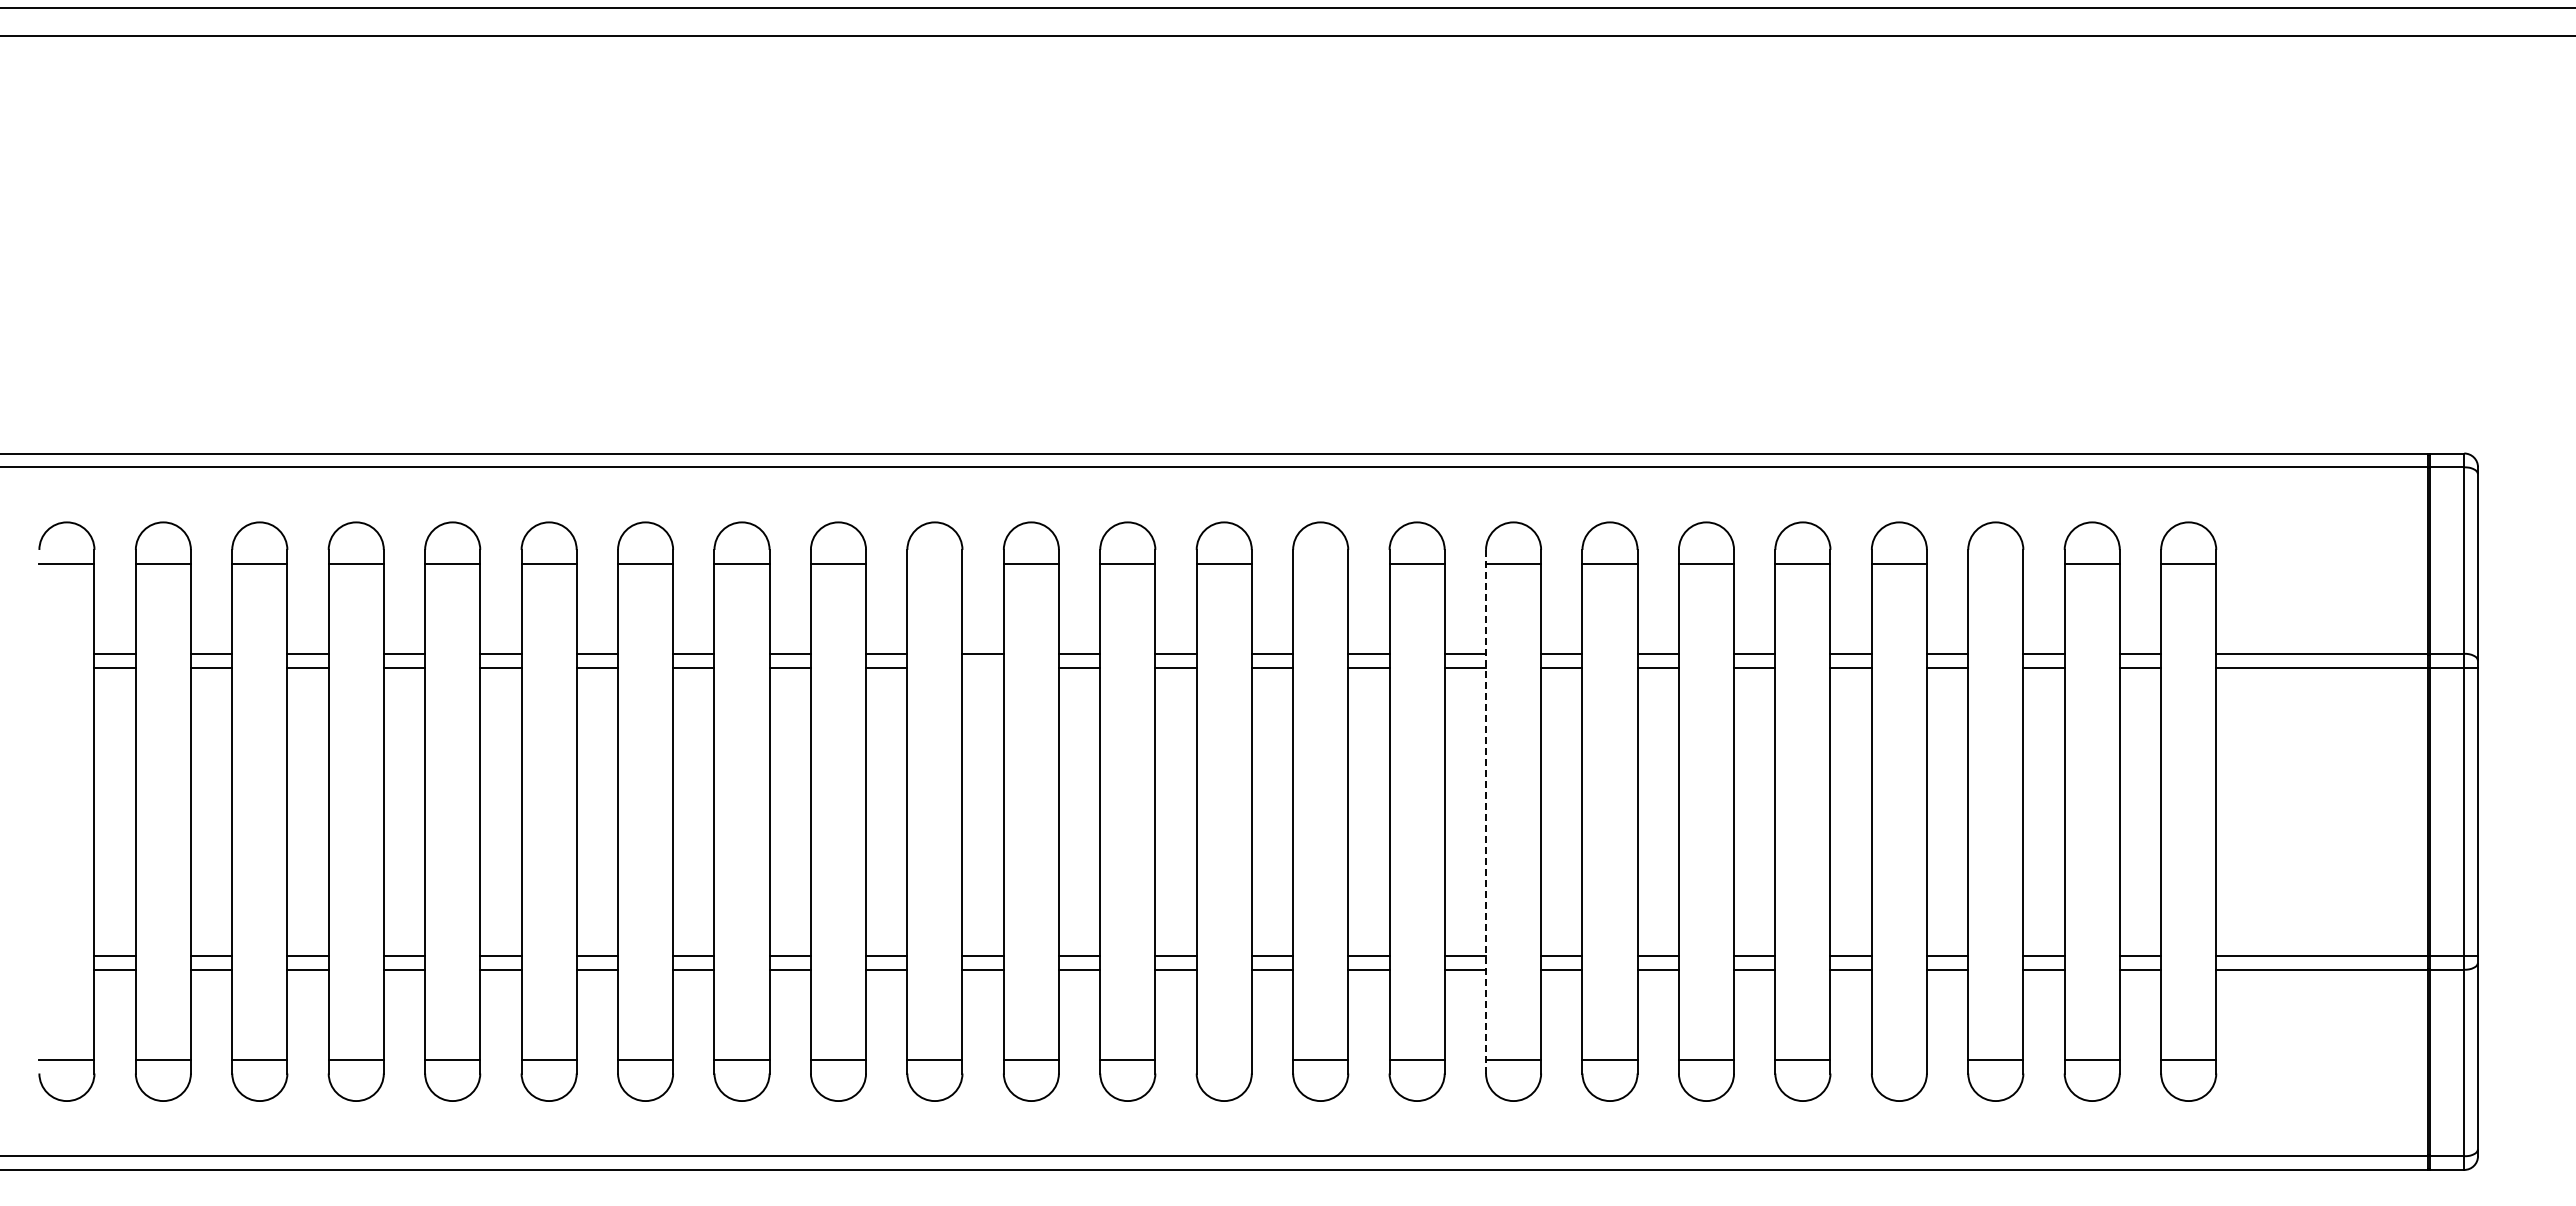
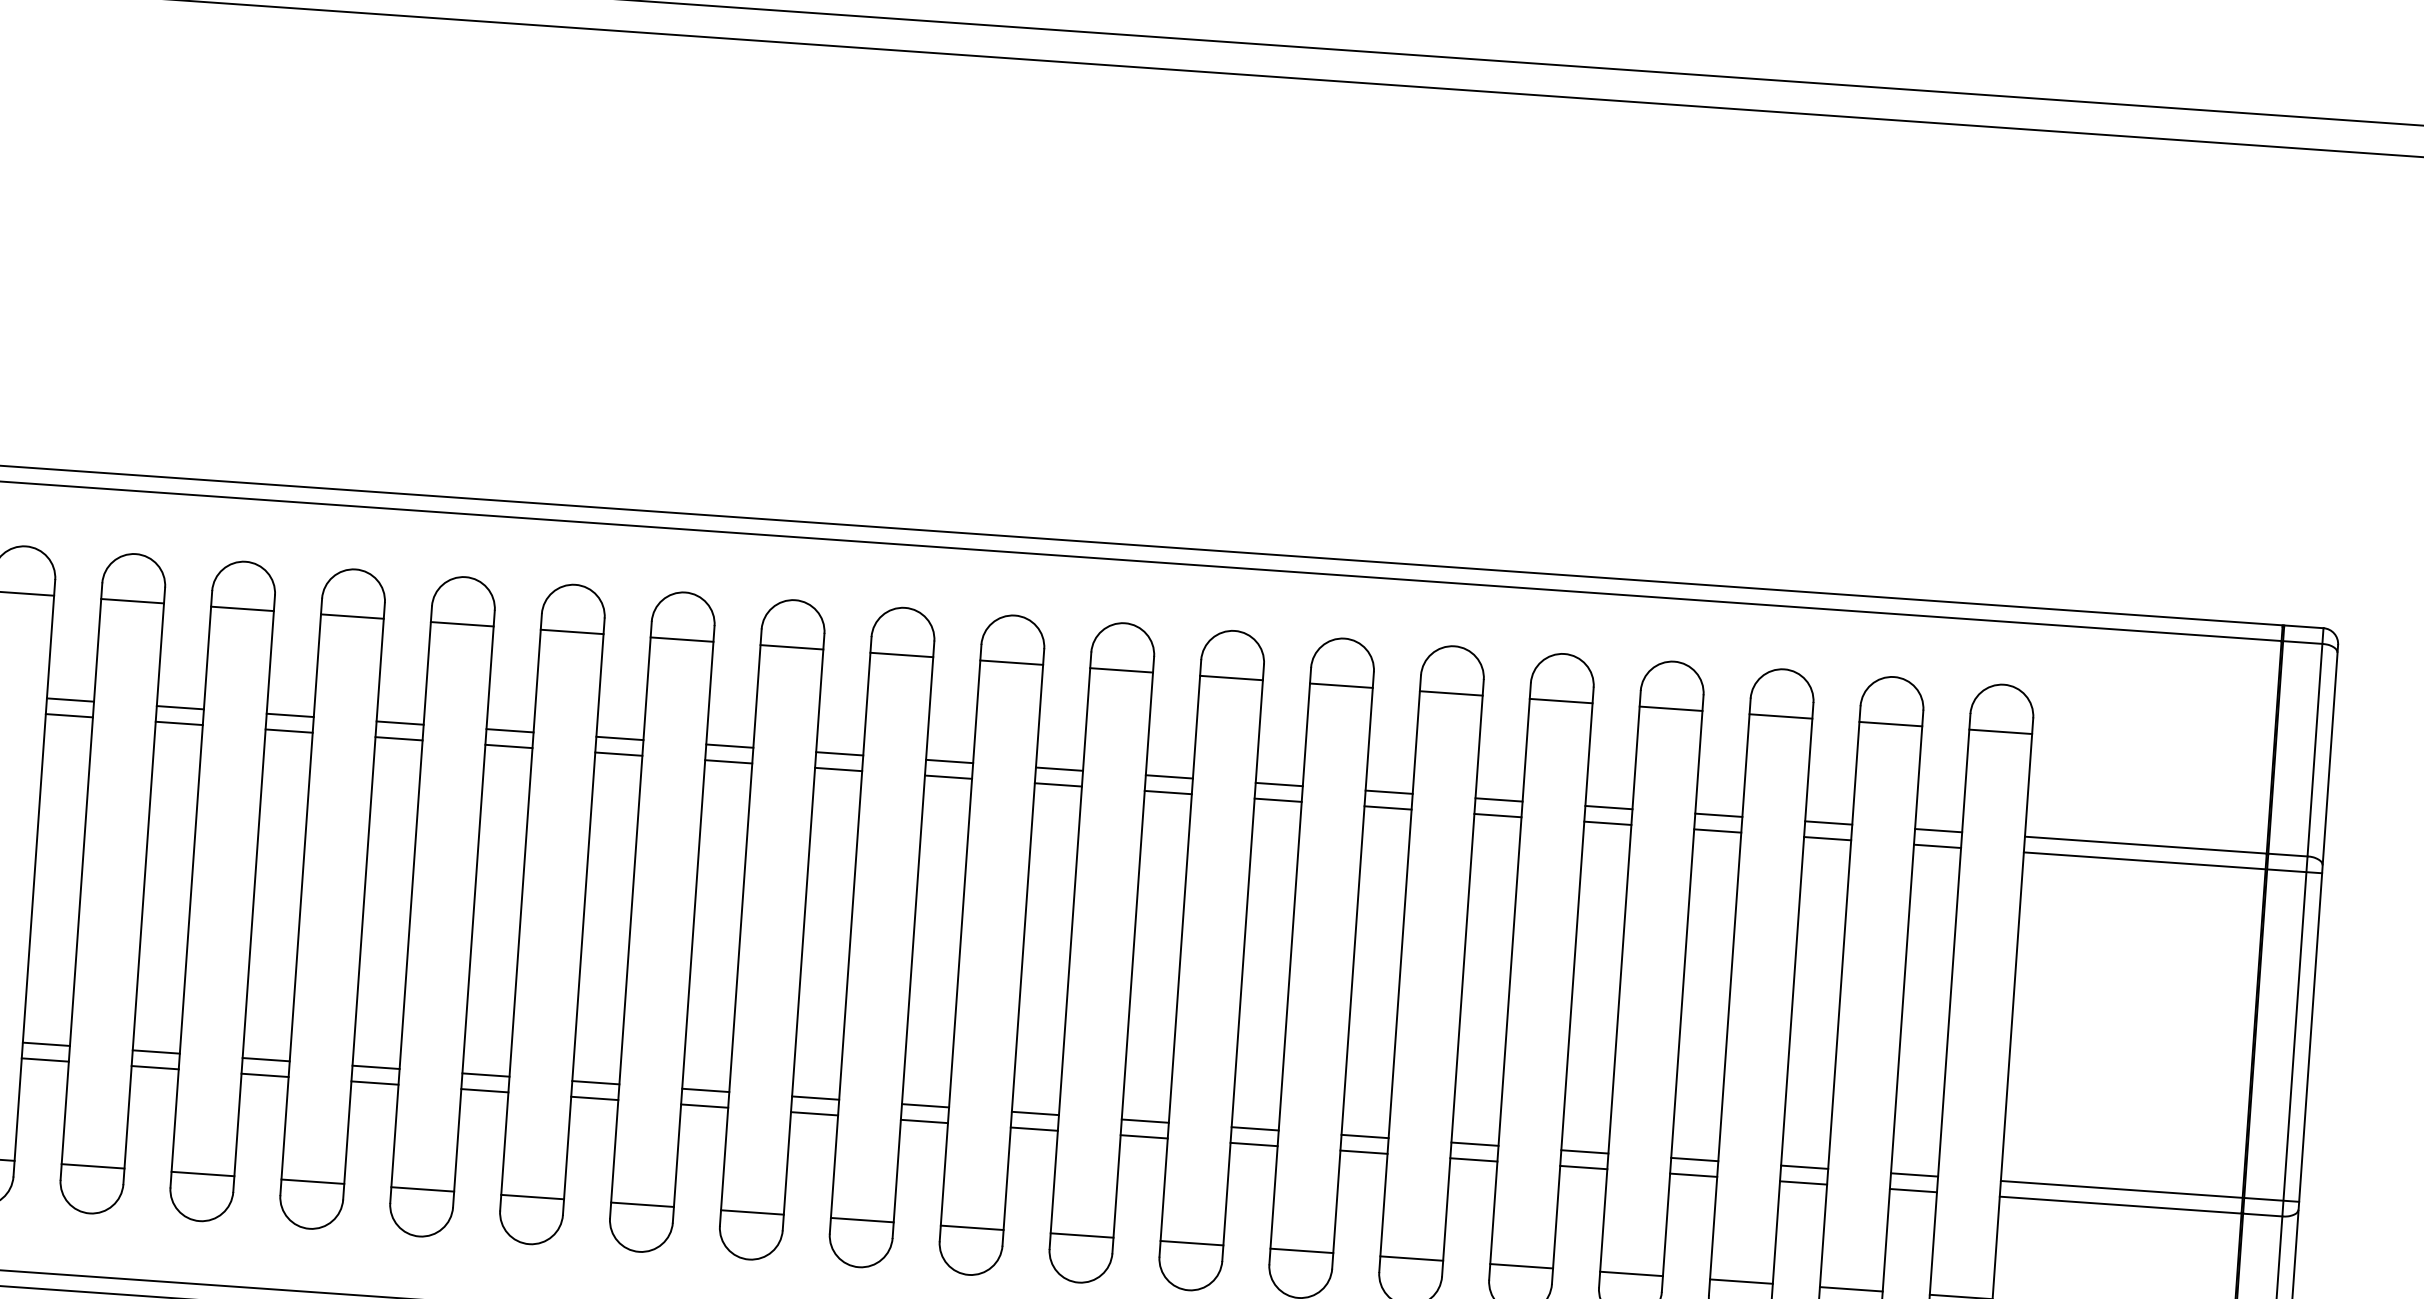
line: (934, 563) -> (571, 631), added
line: (1320, 563) -> (1011, 662), added
line: (1995, 563) -> (1780, 716), added
line: (982, 667) -> (618, 753), added
line: (1486, 811) -> (1180, 958), dashed -> solid
line: (1223, 1059) -> (861, 1219), added
line: (1898, 1059) -> (1630, 1273), added

